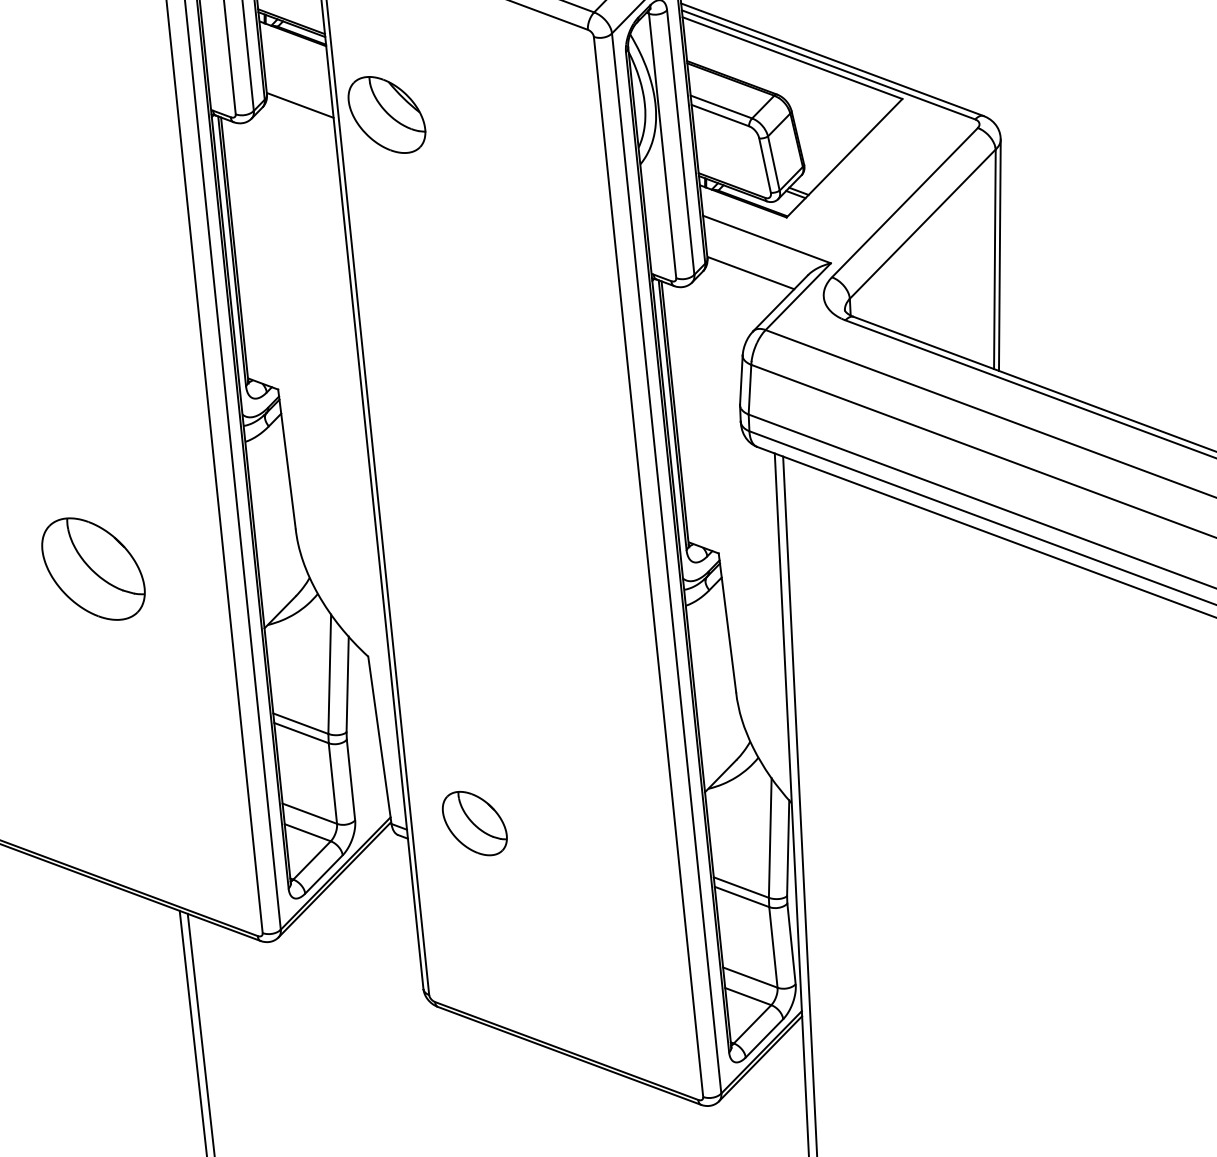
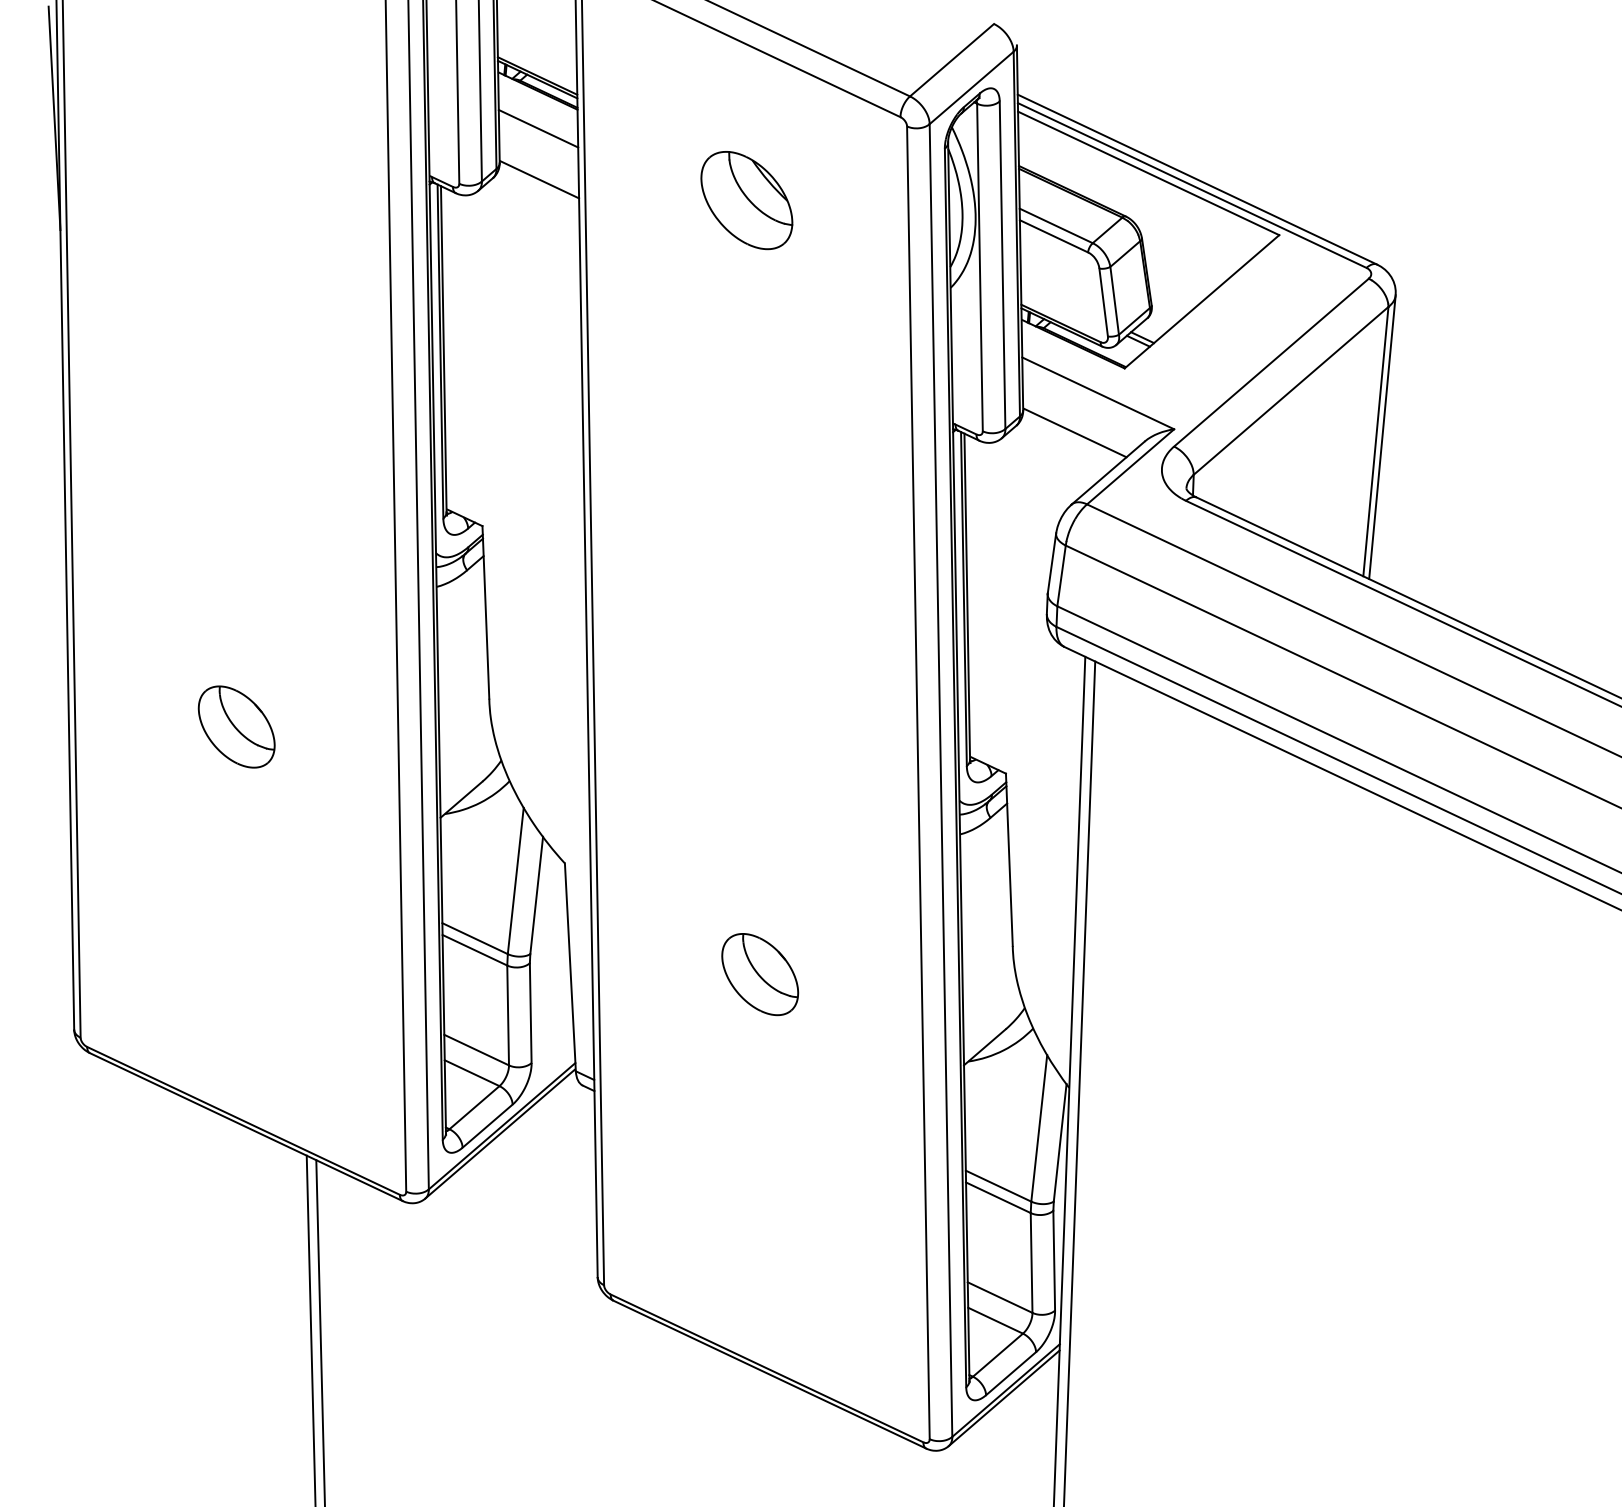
line: (295, 64) -> (538, 128), added
part: (386, 114) -> (746, 200), moved
part: (93, 568) -> (236, 726), size x0.62
part: (475, 823) -> (760, 974), moved

